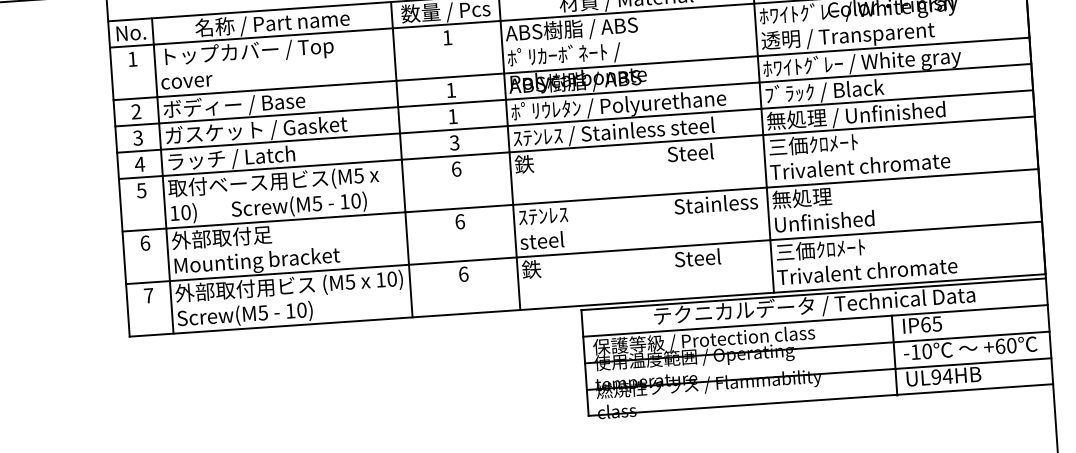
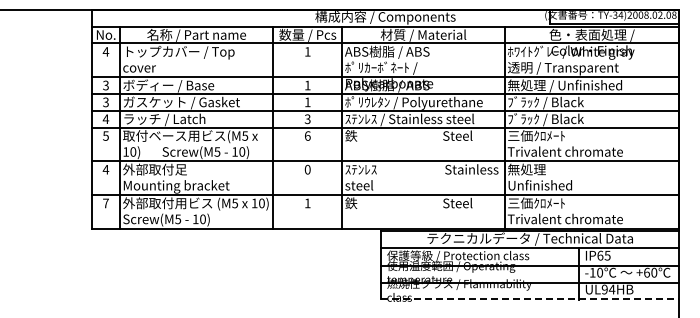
text: (131, 58) -> (105, 51), 1 -> 4
text: (861, 62) -> (570, 85), ﾎﾜｲﾄｸﾞﾚｰ / White gray -> 無処理 / Unfinished
text: (135, 113) -> (105, 86), 2 -> 3
text: (856, 115) -> (565, 119), 無処理 / Unfinished -> ﾌﾞﾗｯｸ / Black
text: (459, 221) -> (307, 169), 6 -> 0
text: (144, 242) -> (105, 169), 6 -> 4
text: (463, 274) -> (307, 203), 6 -> 1
line: (821, 400) -> (530, 299), solid -> dashed

